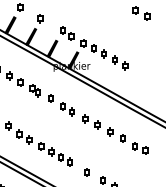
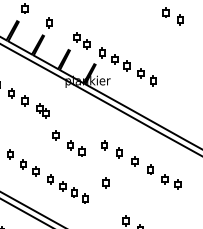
part: (61, 105) -> (69, 143), moved
part: (86, 172) -> (105, 183), moved

